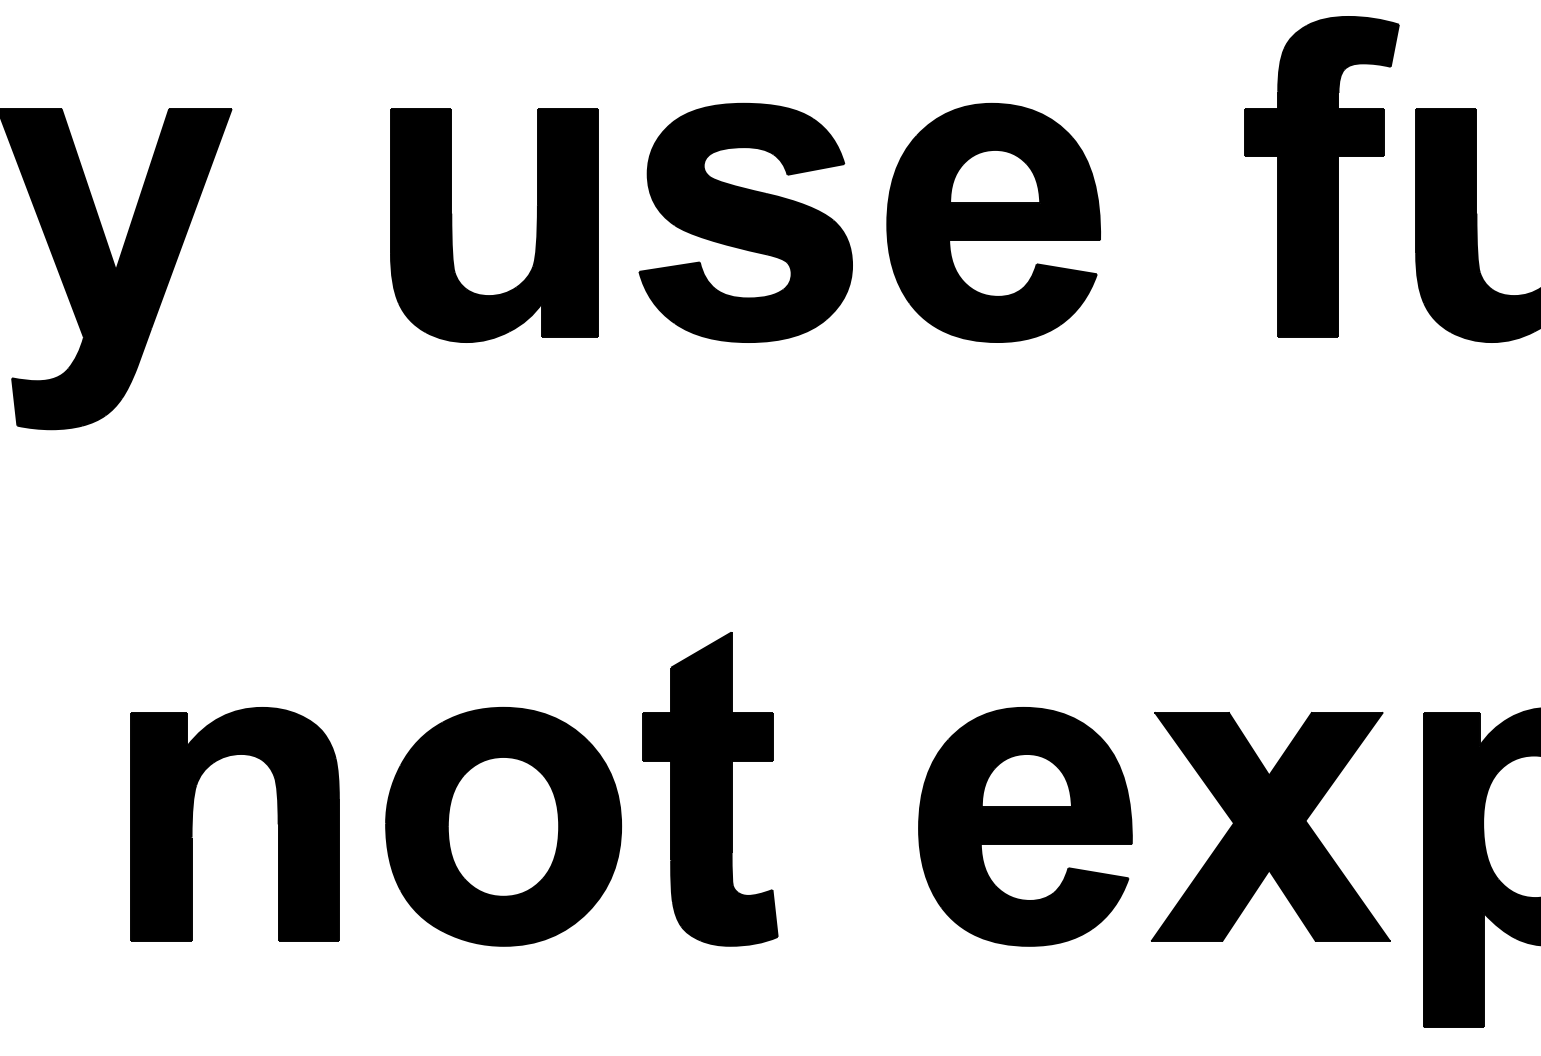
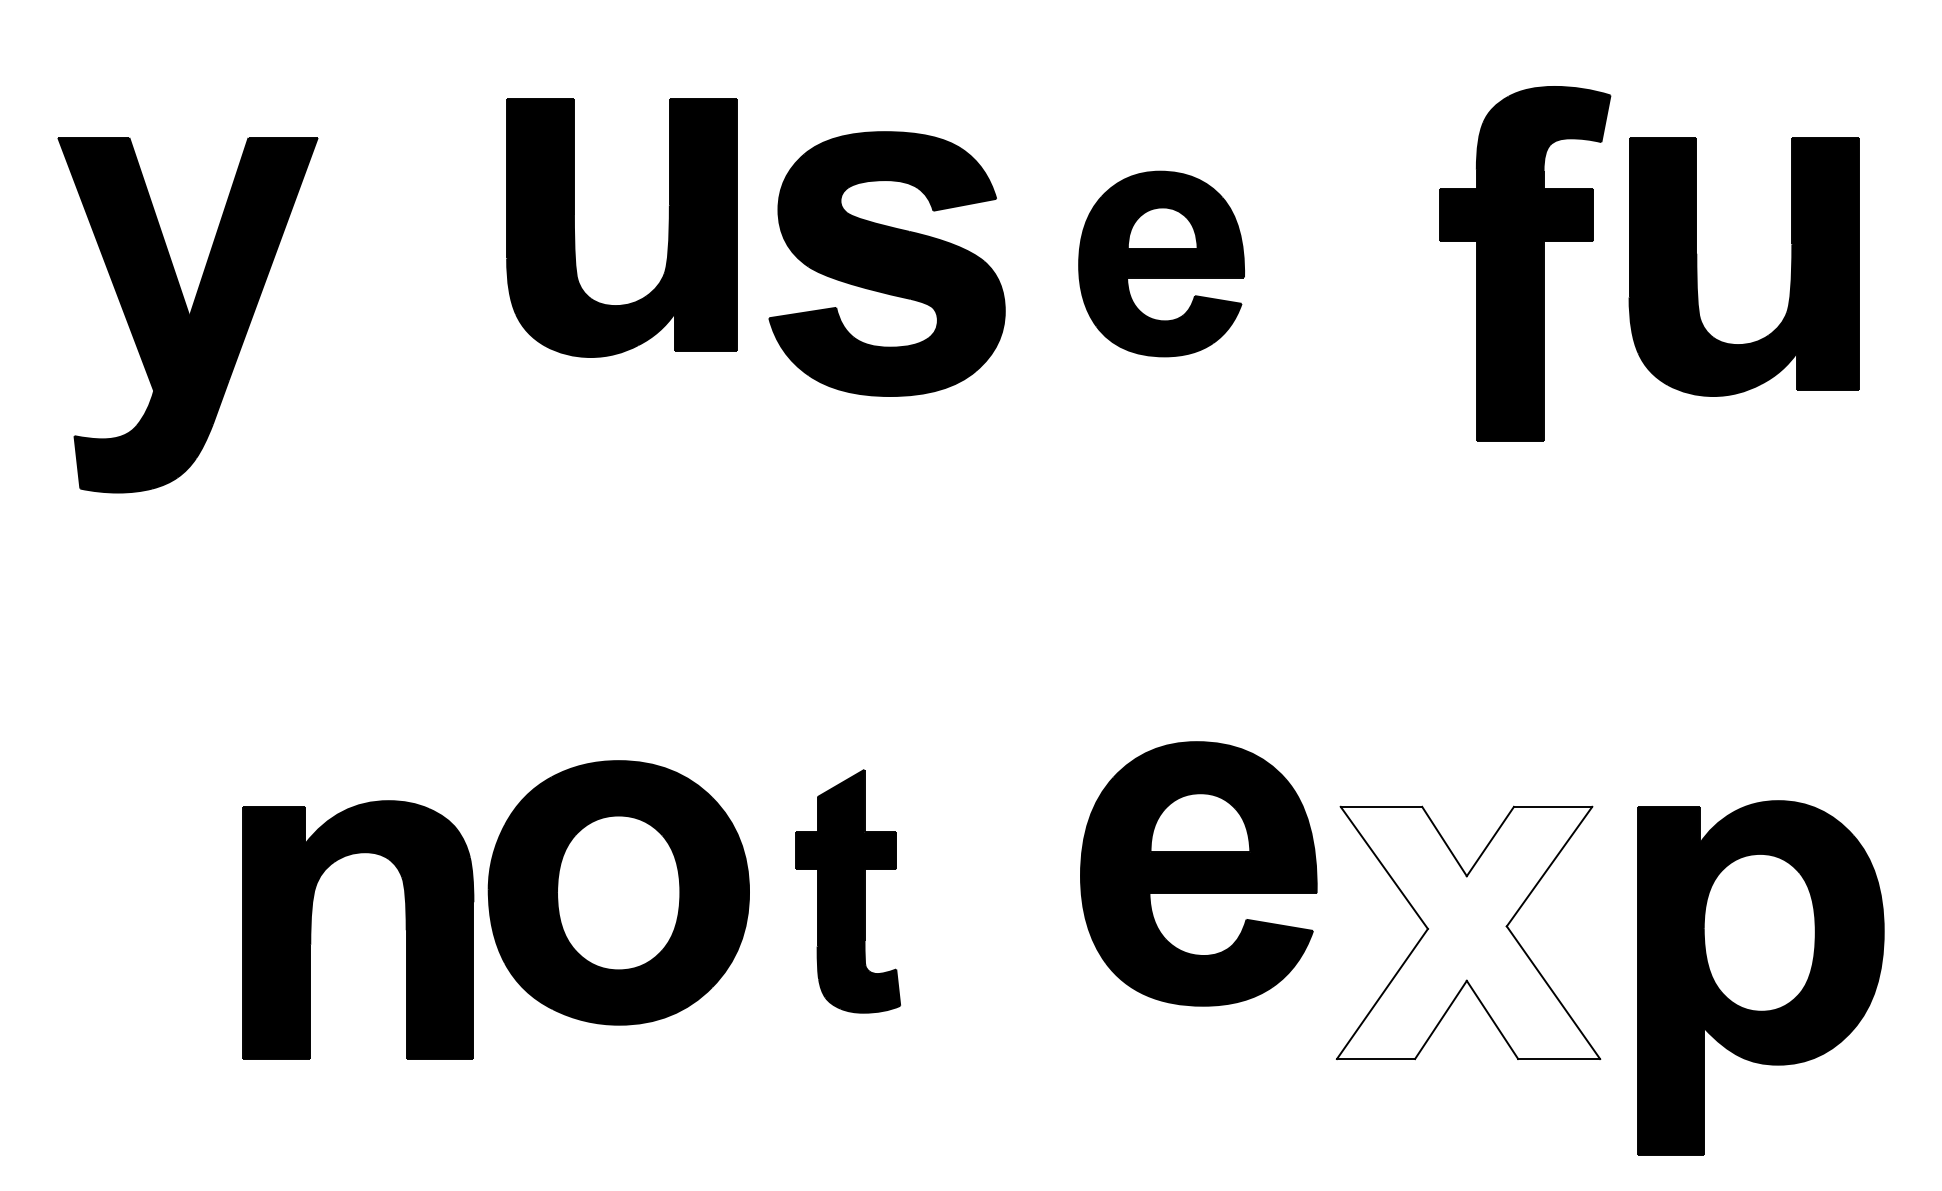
part: (1322, 176) -> (1525, 263), moved
part: (993, 222) -> (1161, 263), size x0.7
part: (452, 233) -> (575, 236), moved
part: (710, 789) -> (848, 891), size x0.7
part: (192, 823) -> (311, 929), moved
part: (503, 826) -> (618, 892), moved
part: (1025, 826) -> (1198, 873), moved
fill: (1270, 826) -> (1468, 932), removed

